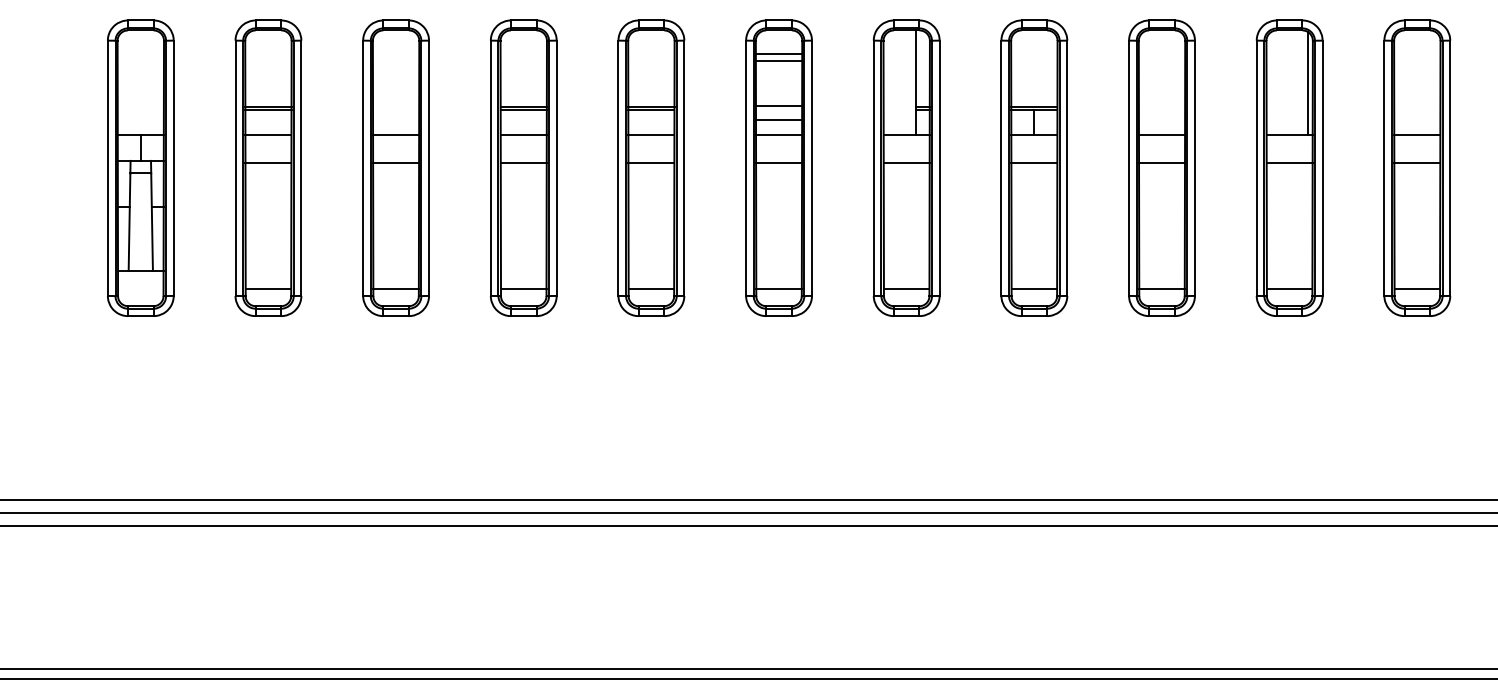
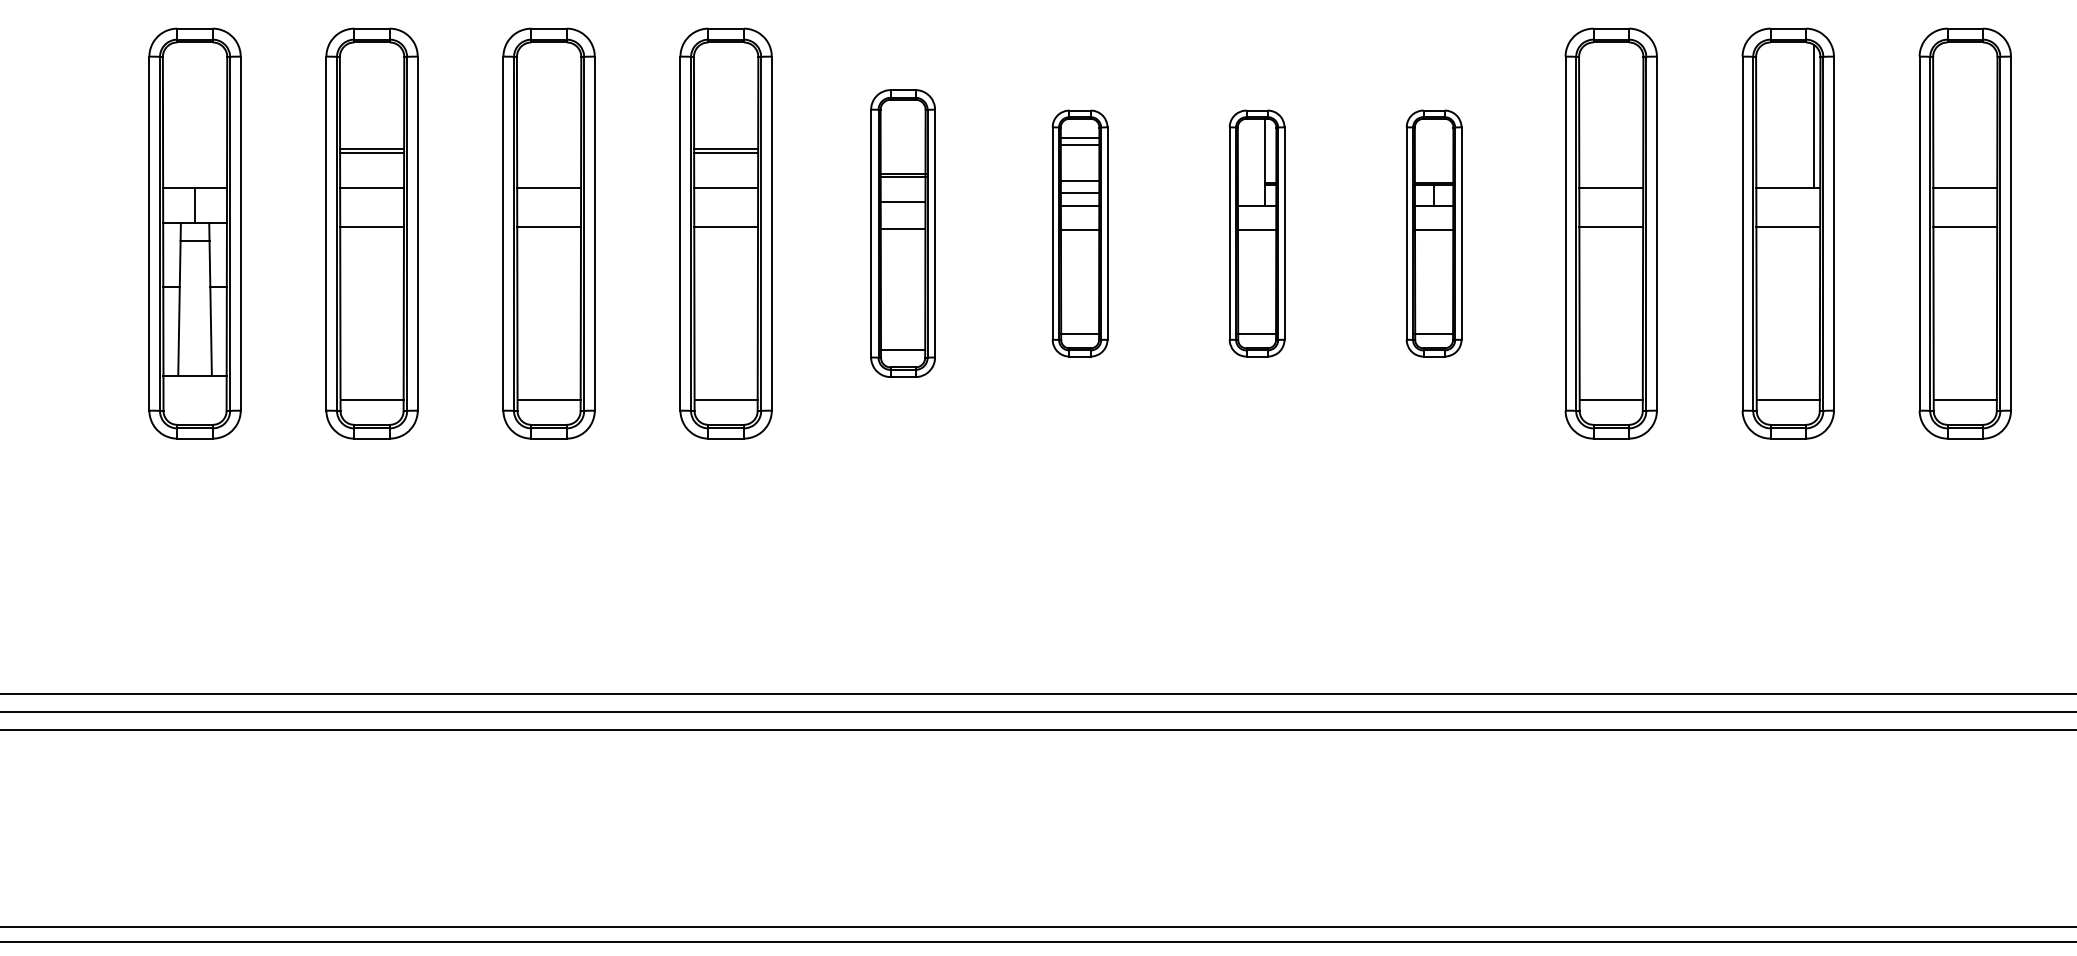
part: (650, 168) -> (902, 233), size x0.7
part: (778, 168) -> (1079, 233), size x0.6
part: (906, 168) -> (1256, 233), size x0.6
part: (1033, 168) -> (1433, 233), size x0.6

